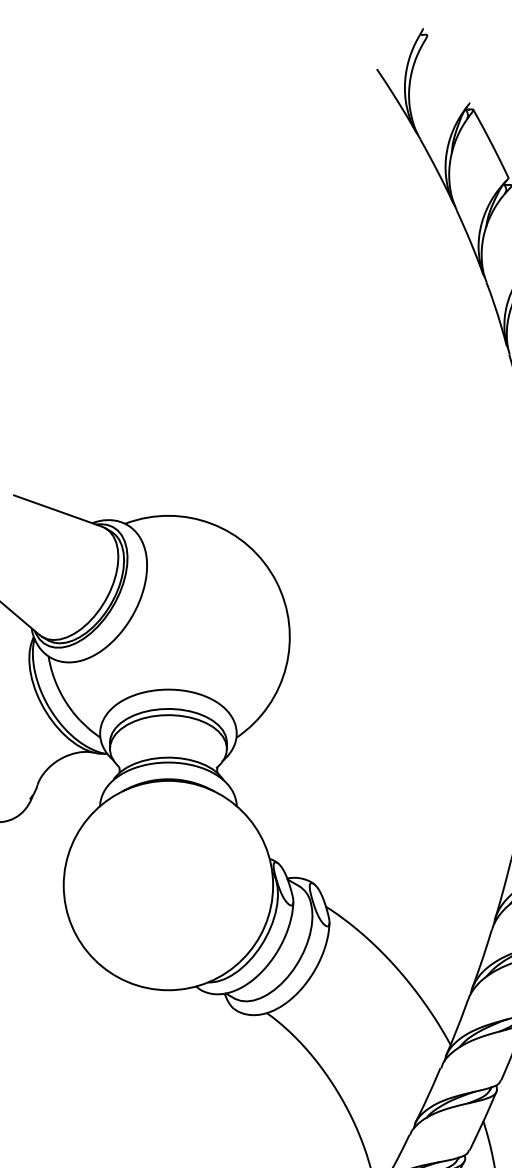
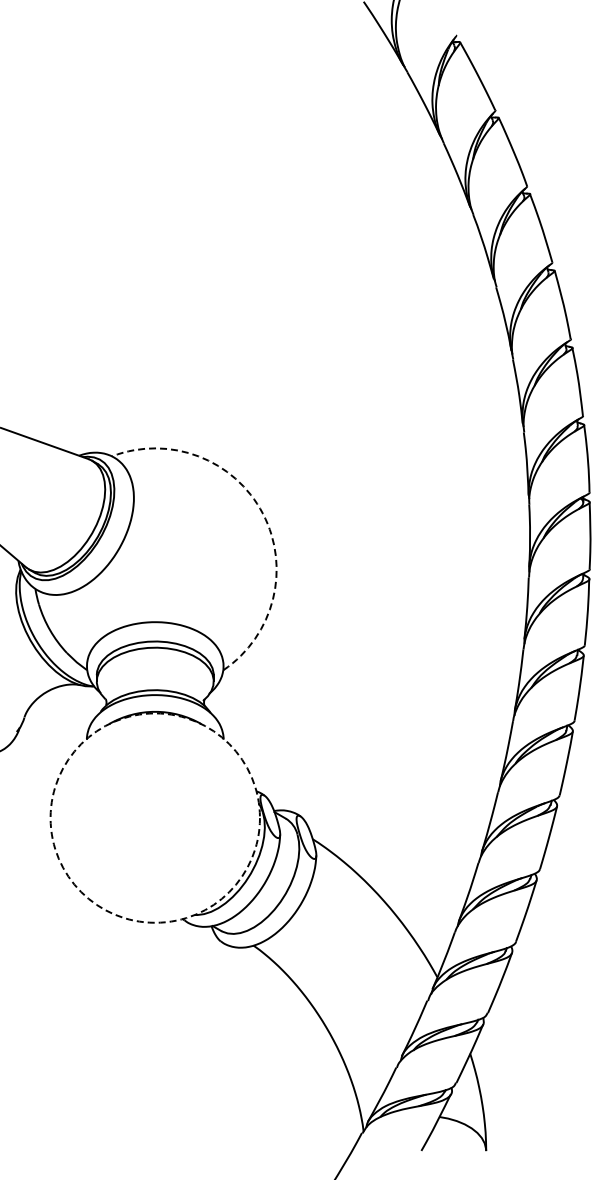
arc: (275, 580) -> (262, 513), solid -> dashed
circle: (167, 884) -> (154, 817), solid -> dashed

